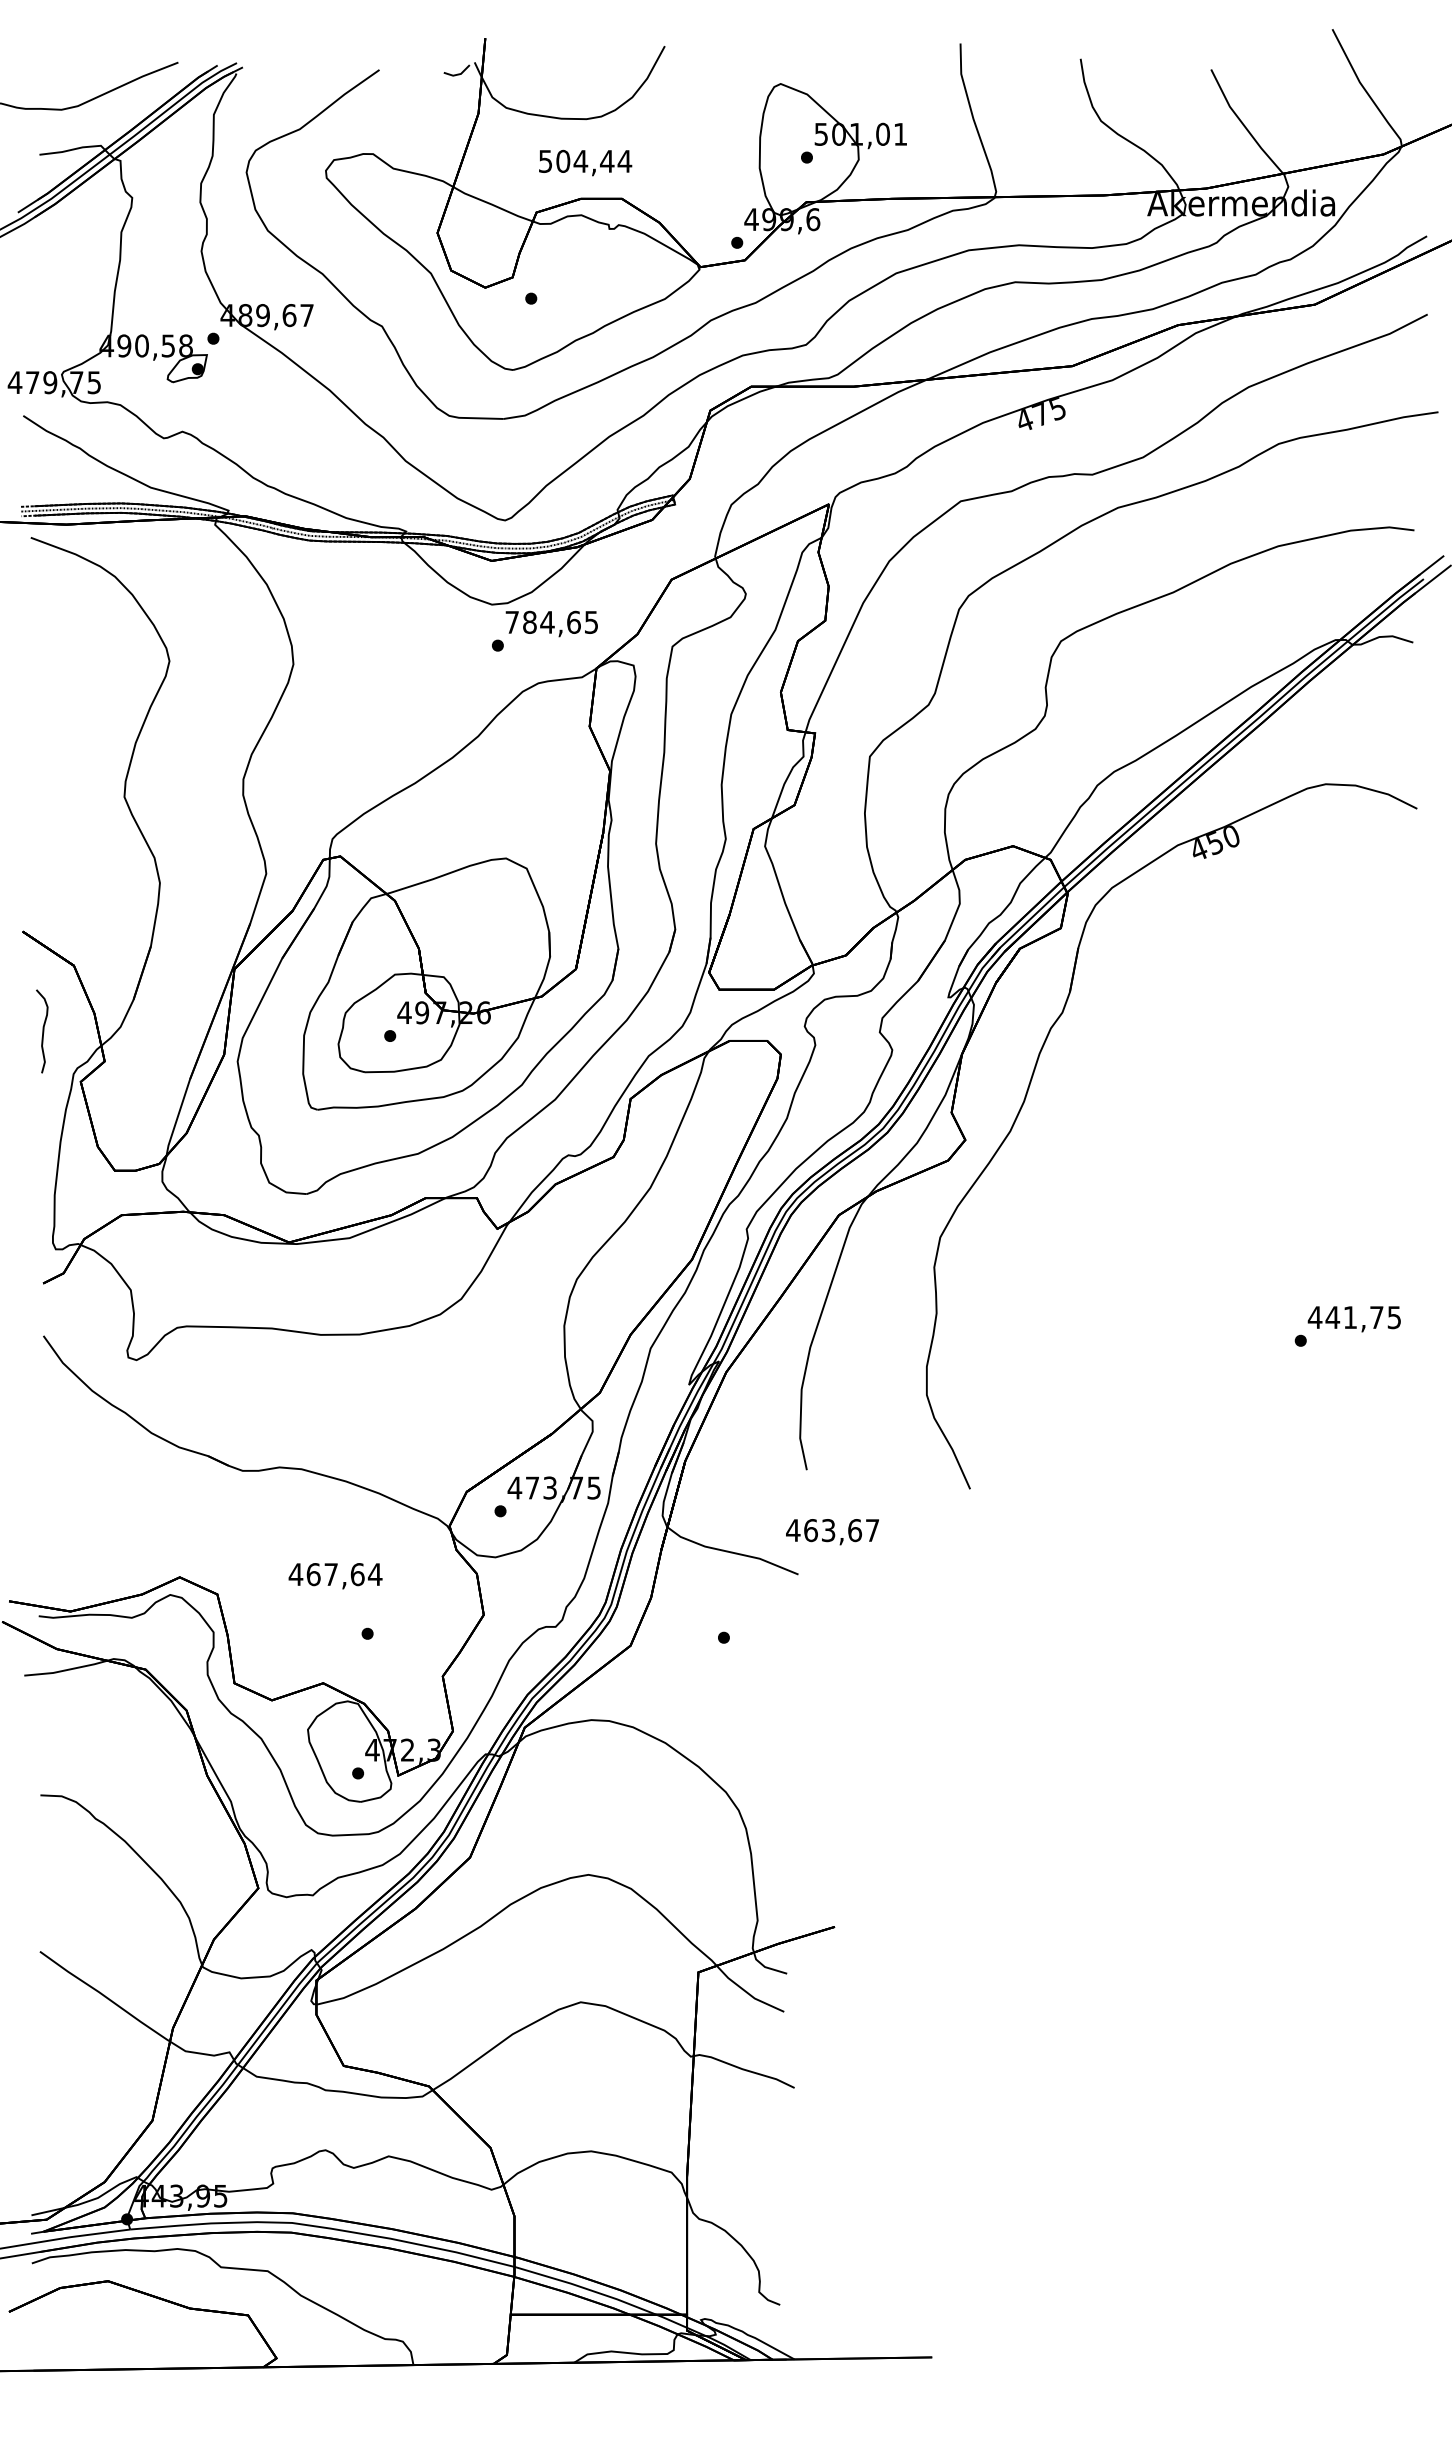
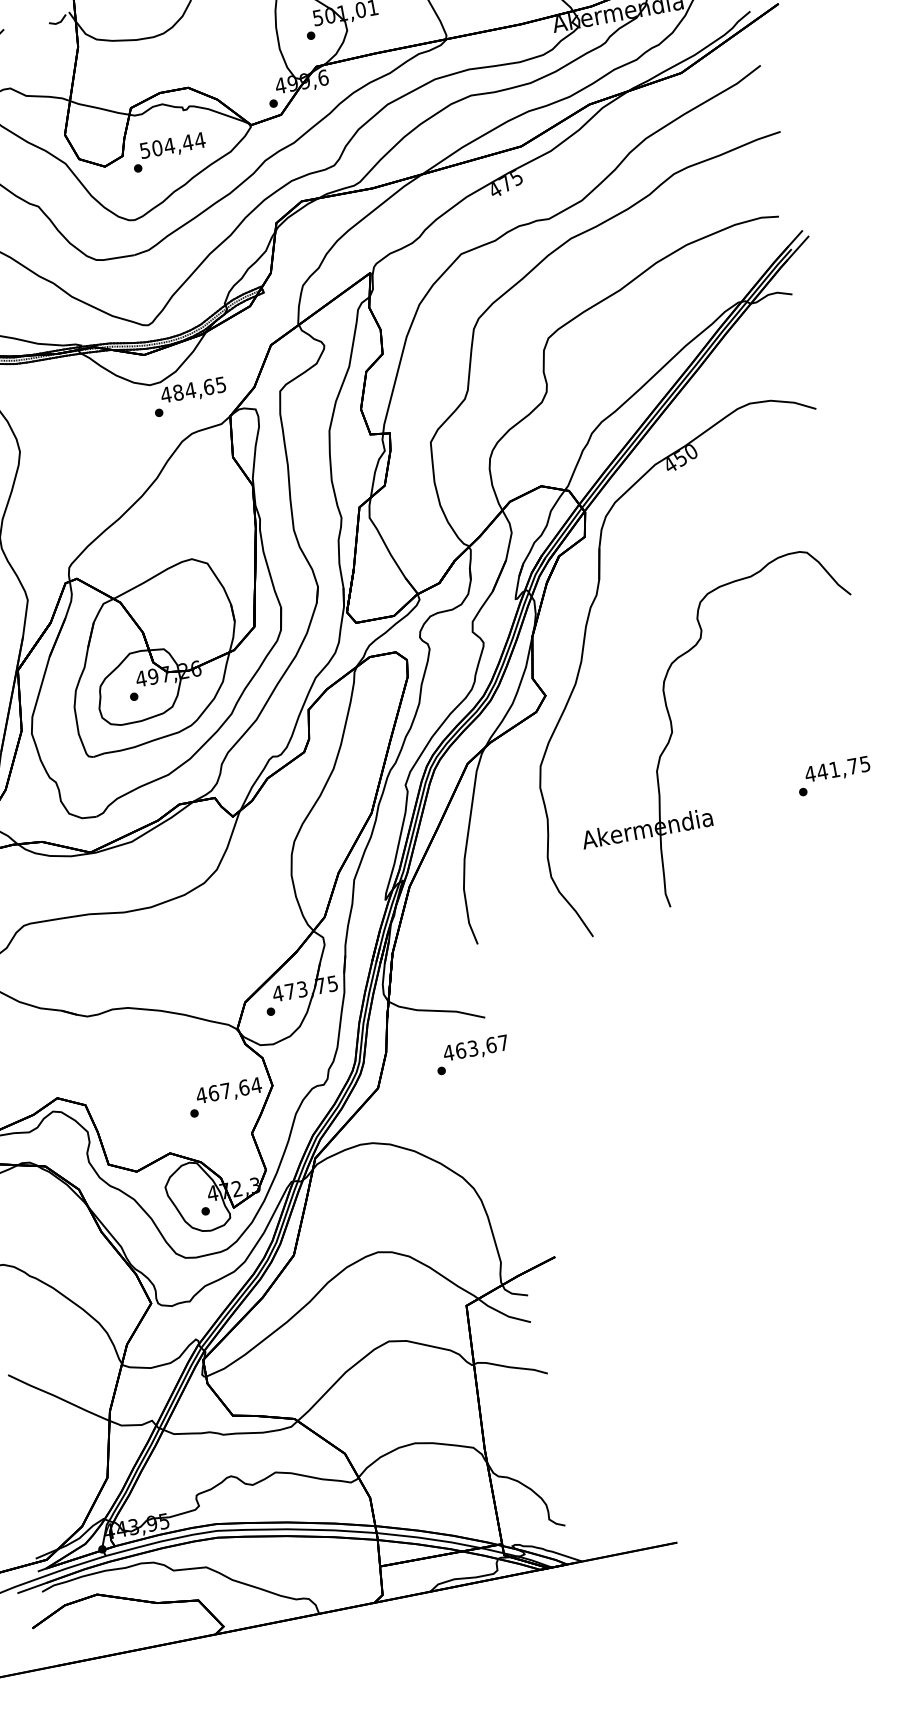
text: (585, 162) -> (172, 146), moved
text: (511, 622) -> (165, 395), 784,65 -> 484,65
part: (1133, 1224) -> (672, 732), added
text: (832, 1532) -> (476, 1049), moved
text: (335, 1576) -> (229, 1091), moved

